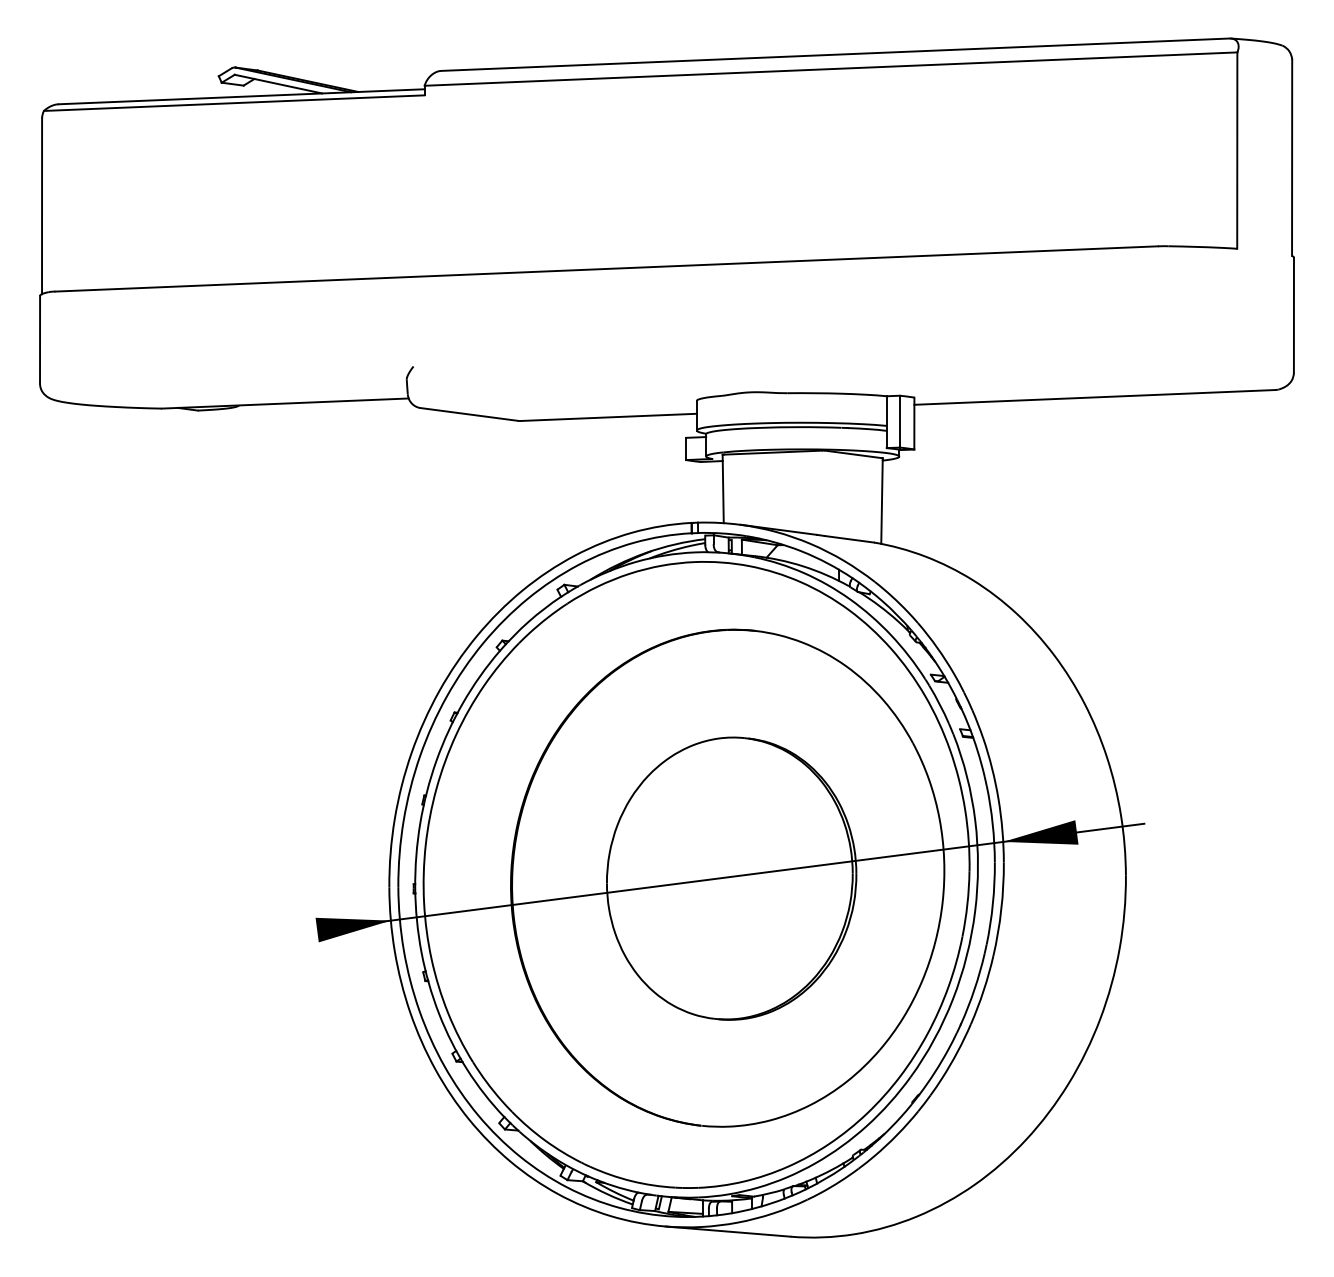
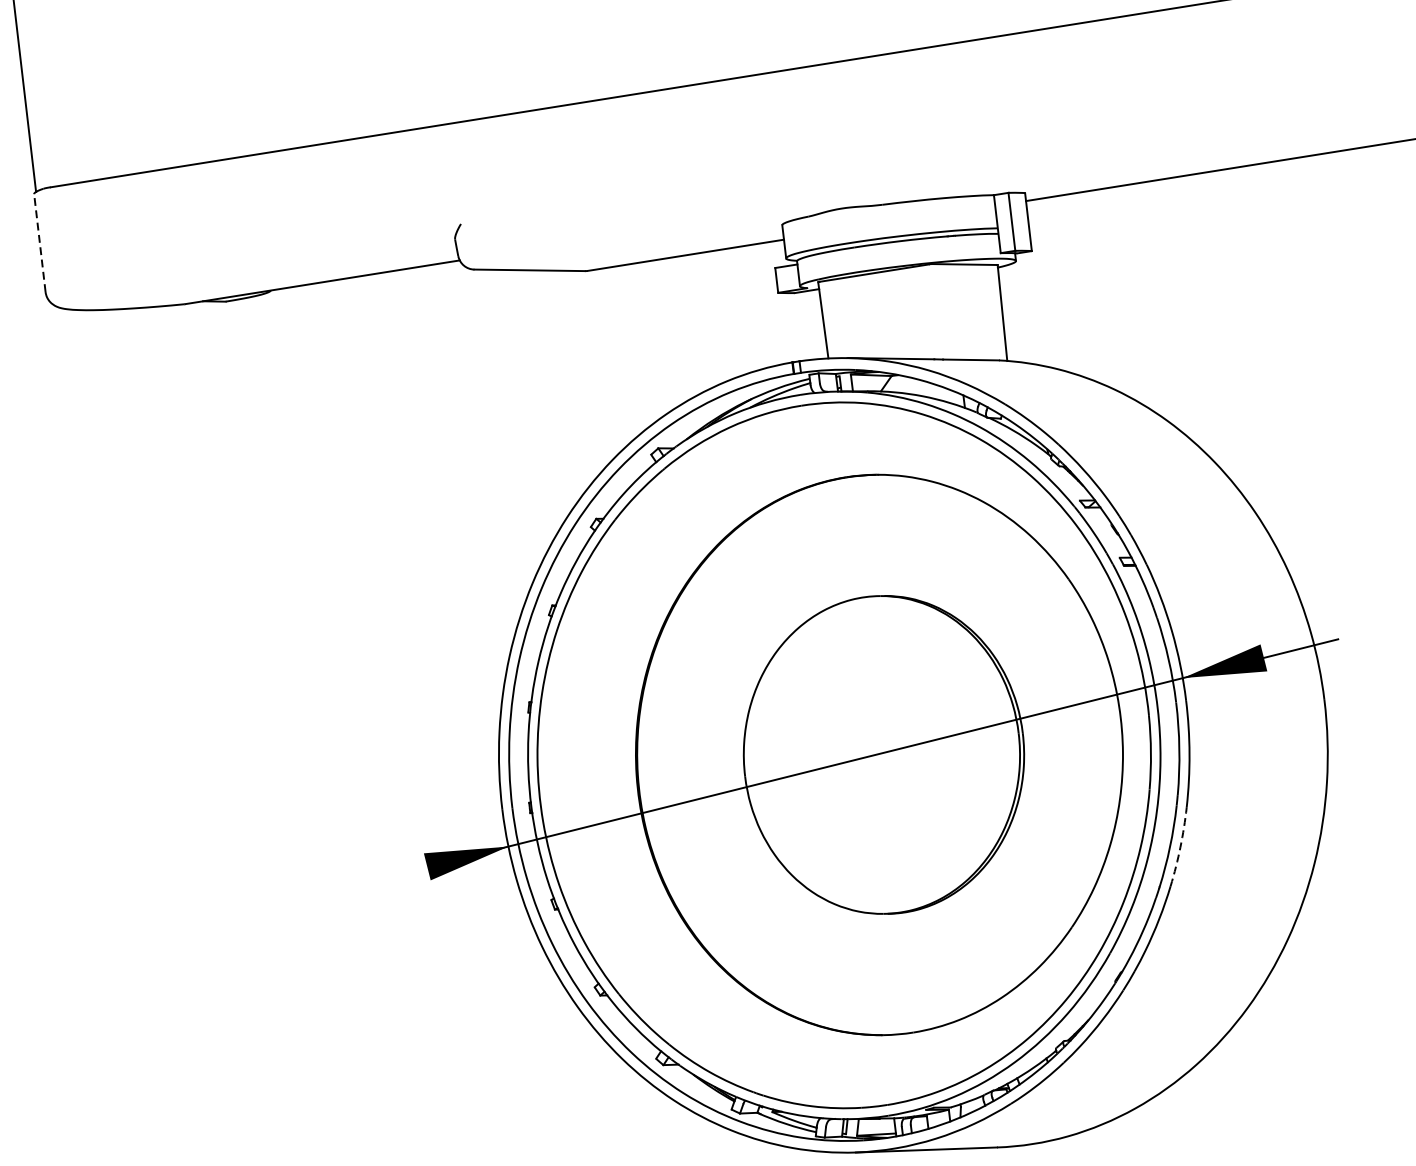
line: (40, 339) -> (40, 242), solid -> dashed
arc: (983, 990) -> (1180, 846), solid -> dashed

